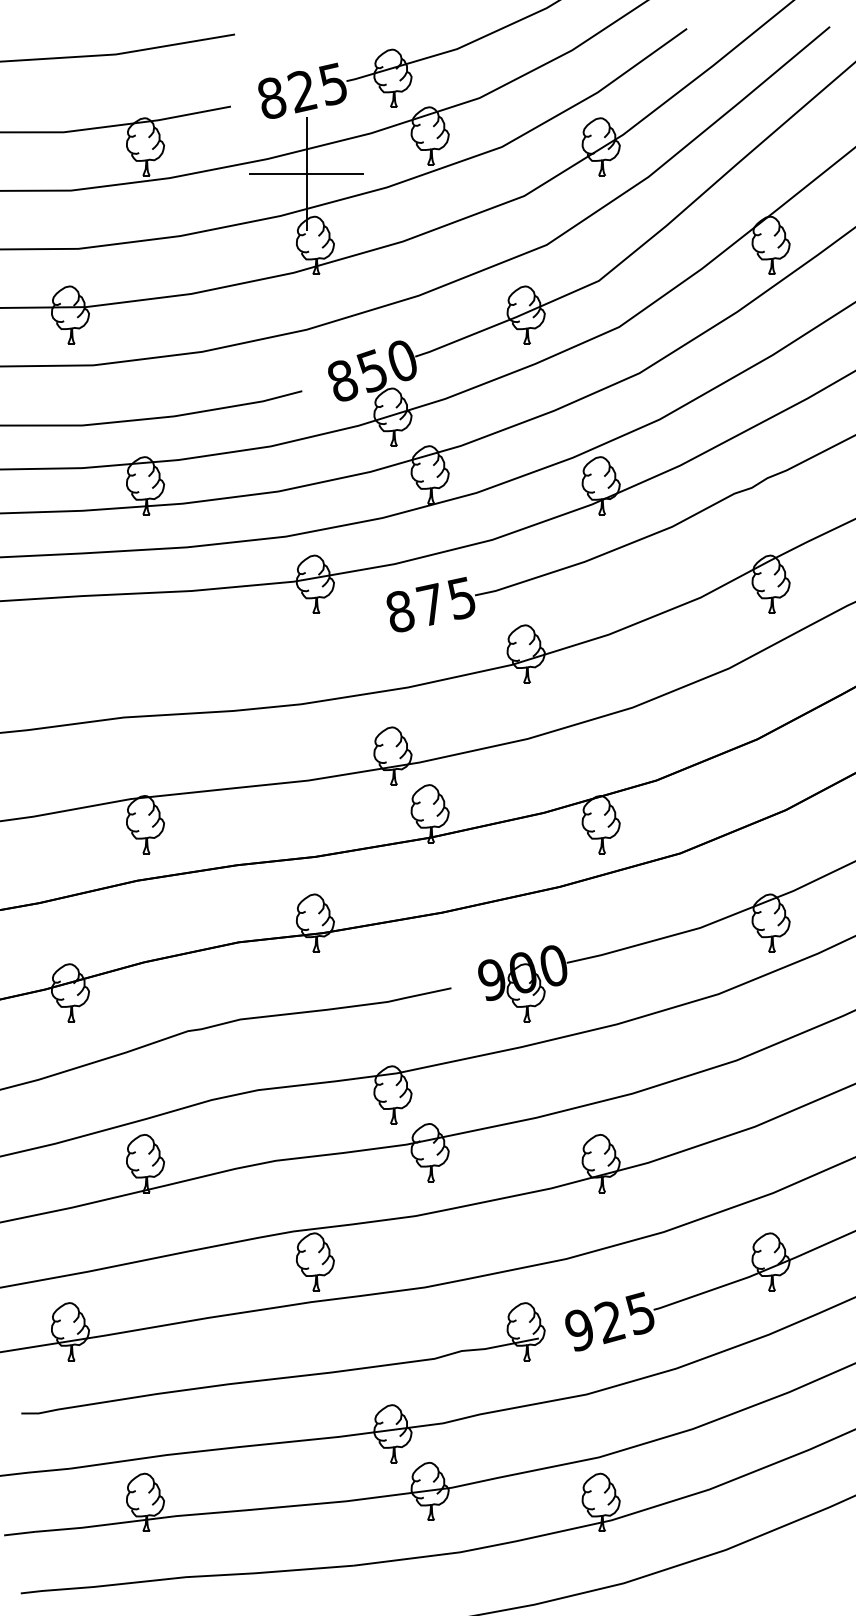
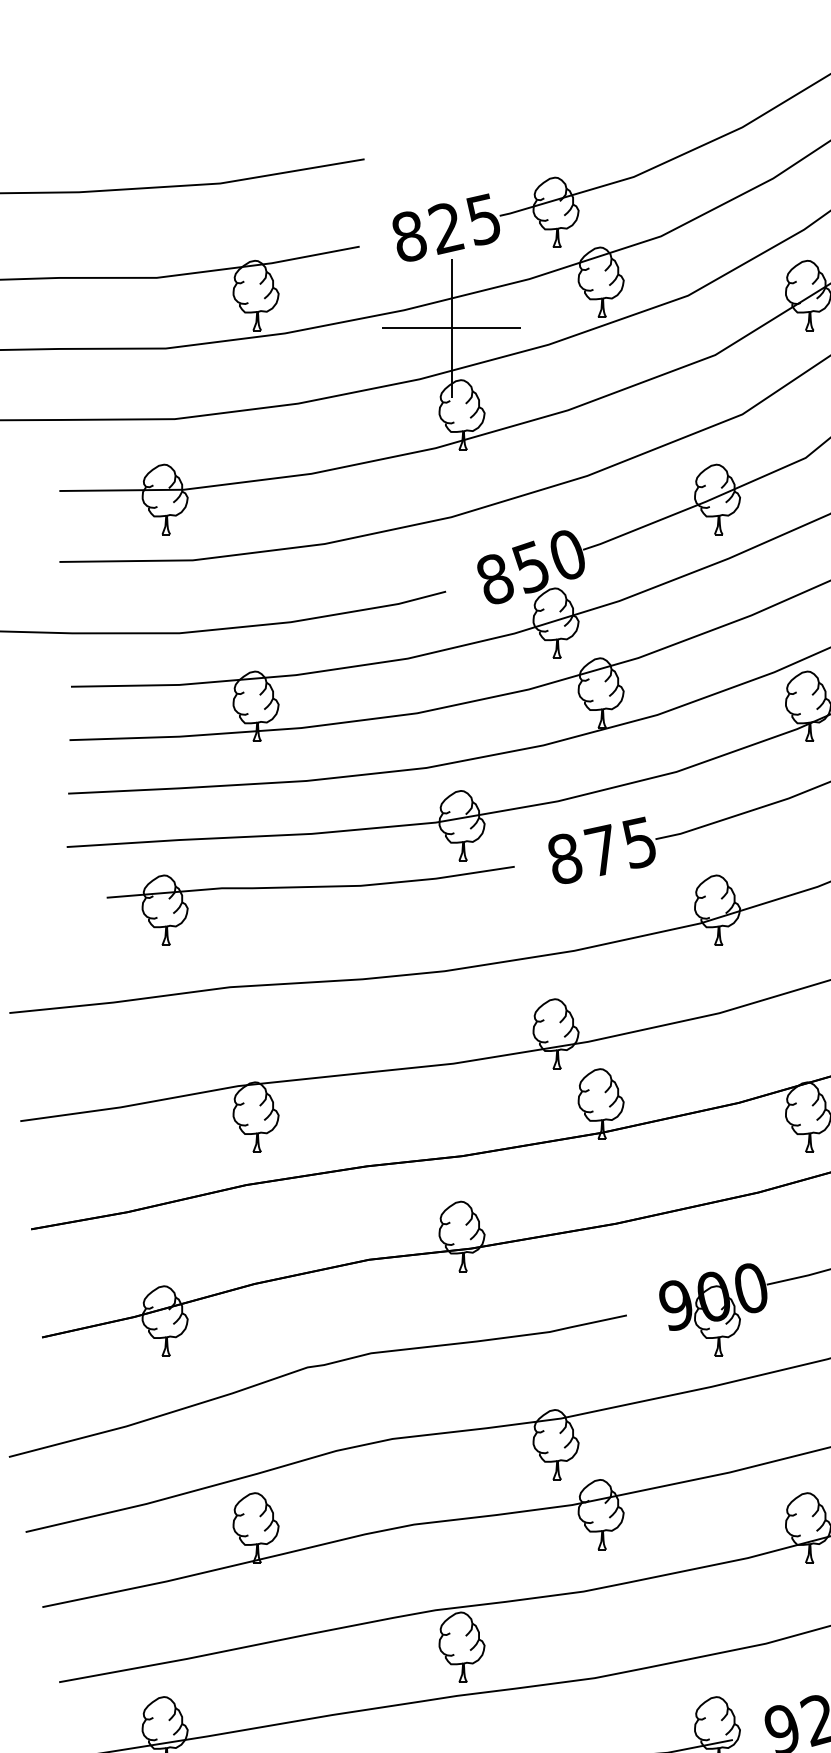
part: (190, 635) -> (310, 887), added

